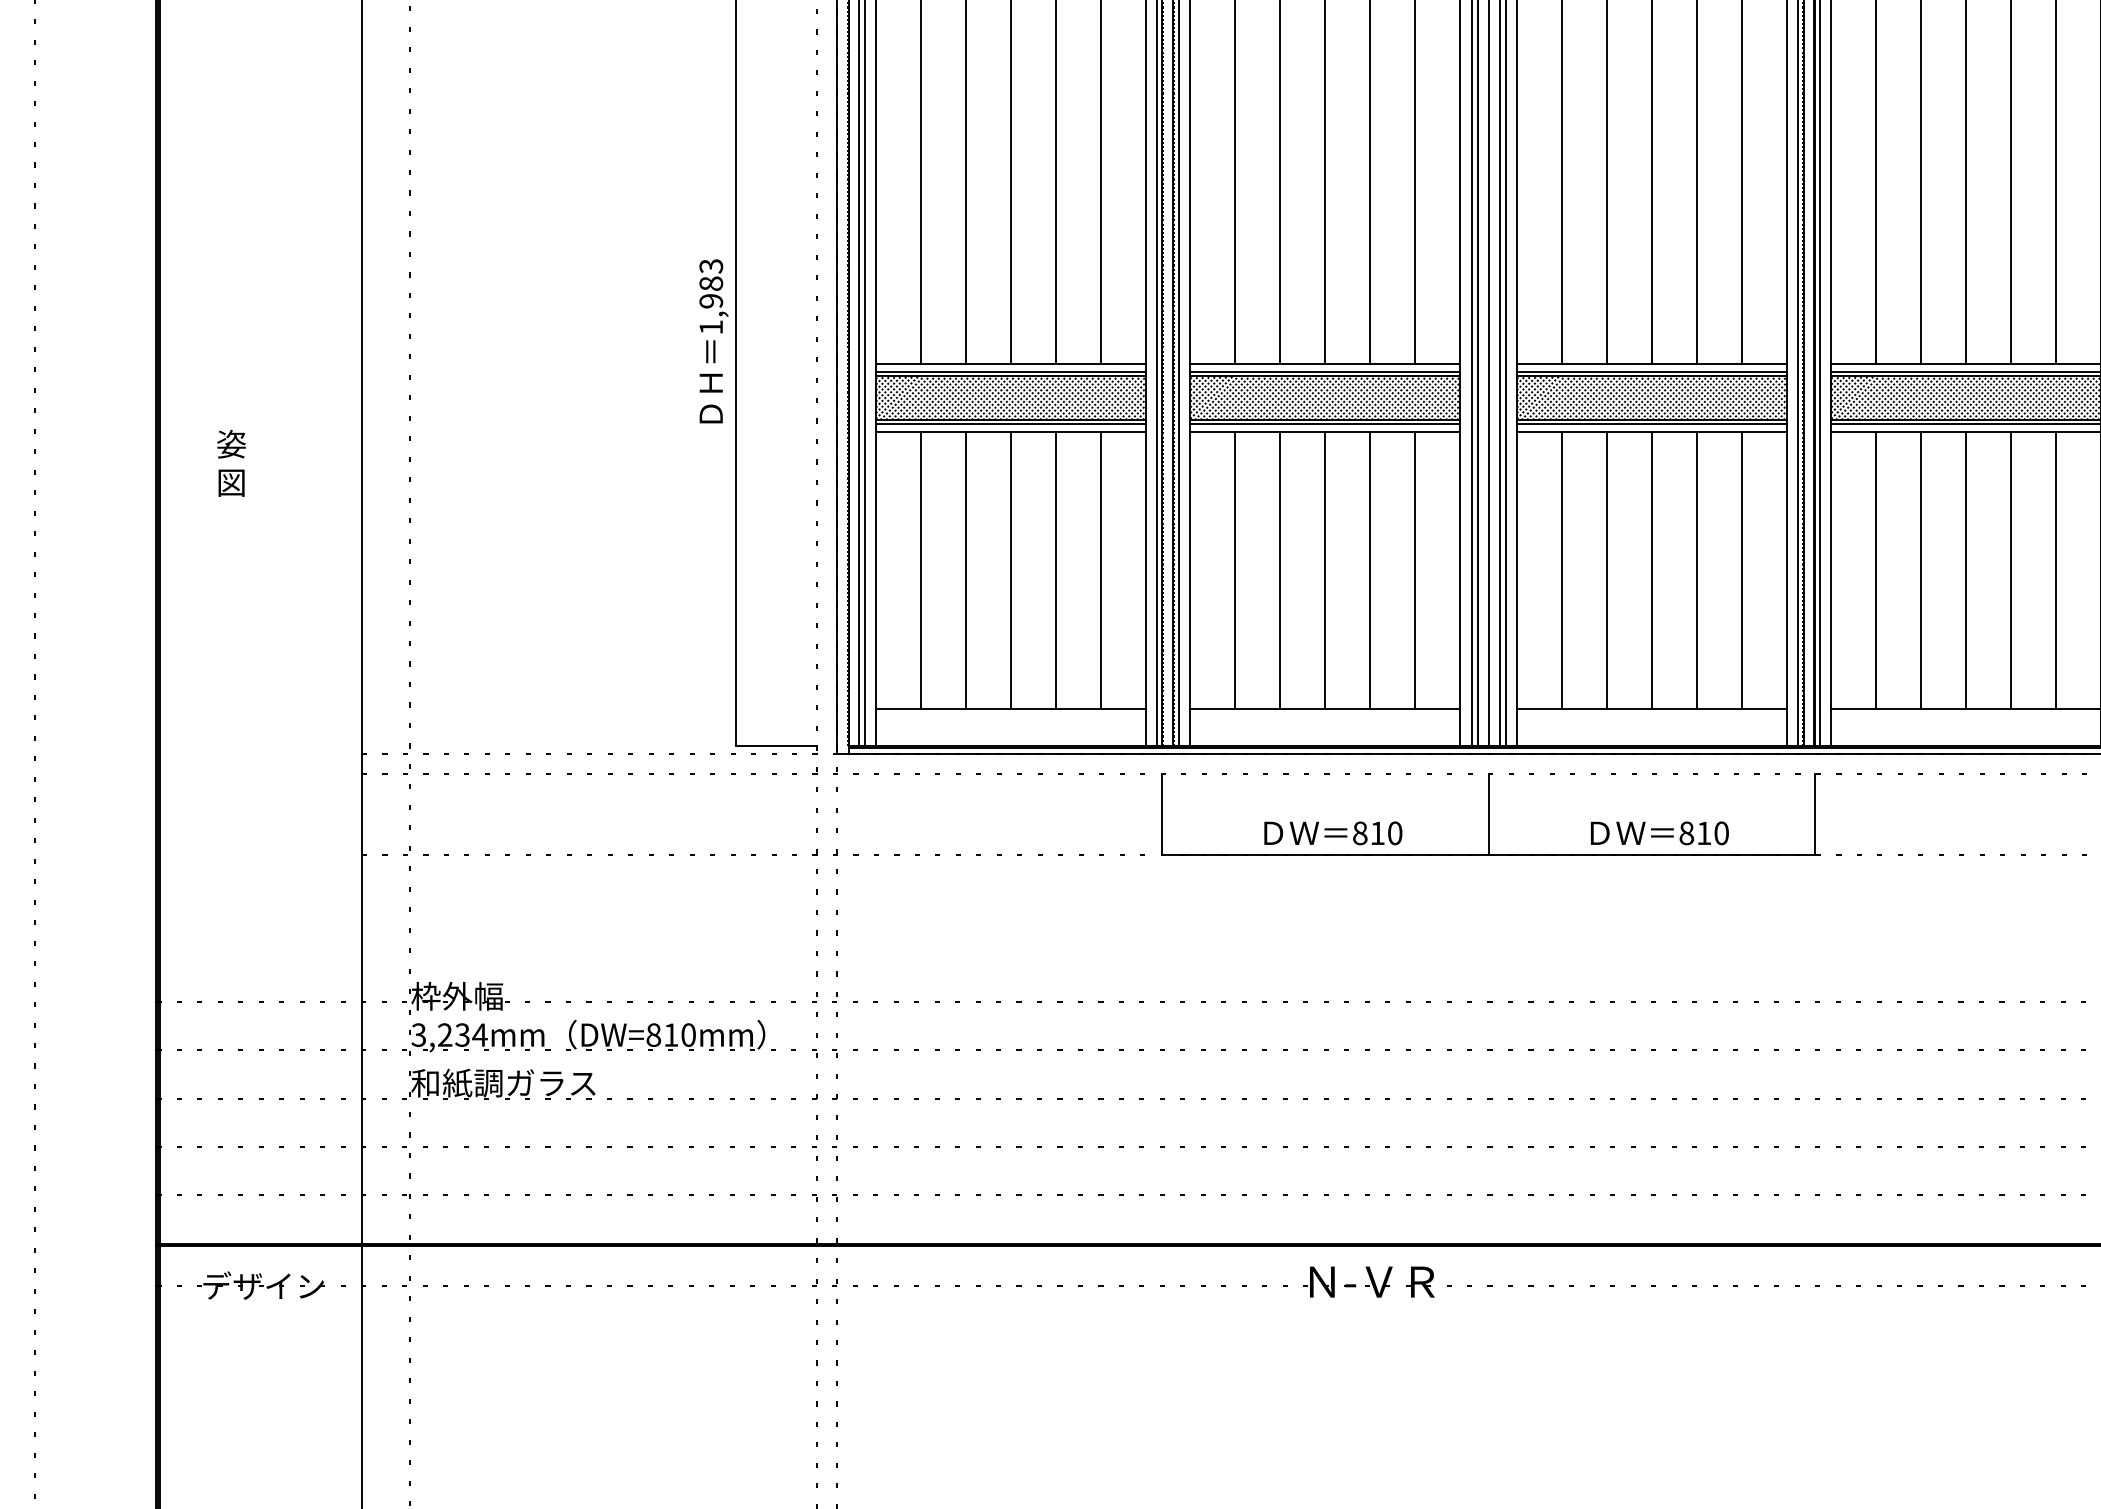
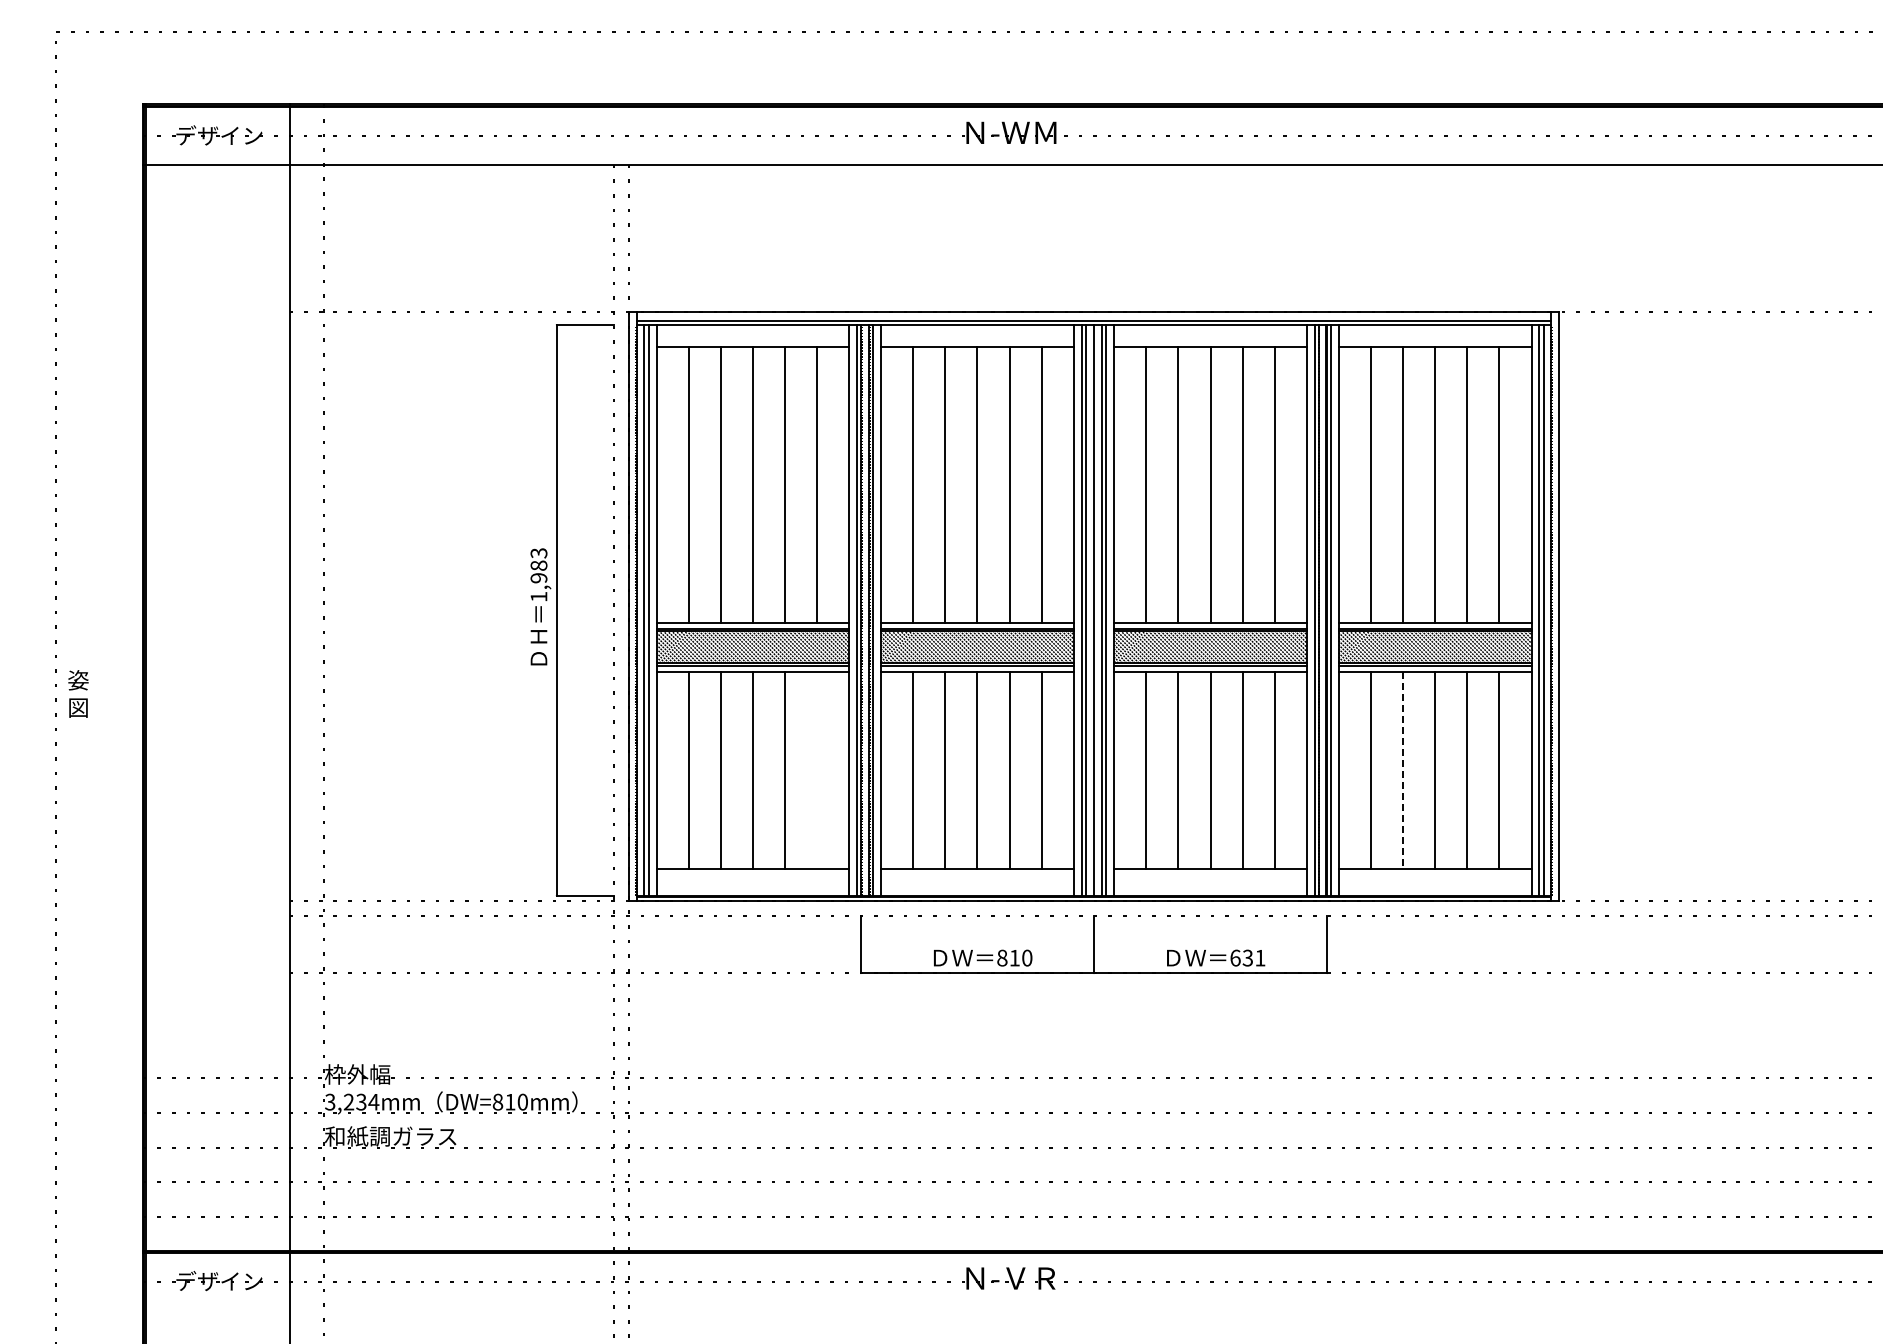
text: (231, 462) -> (78, 693), moved
line: (1101, 570) -> (817, 770), removed
line: (1920, 570) -> (1402, 770), solid -> dashed
text: (1703, 832) -> (1247, 957), 810 -> 631

